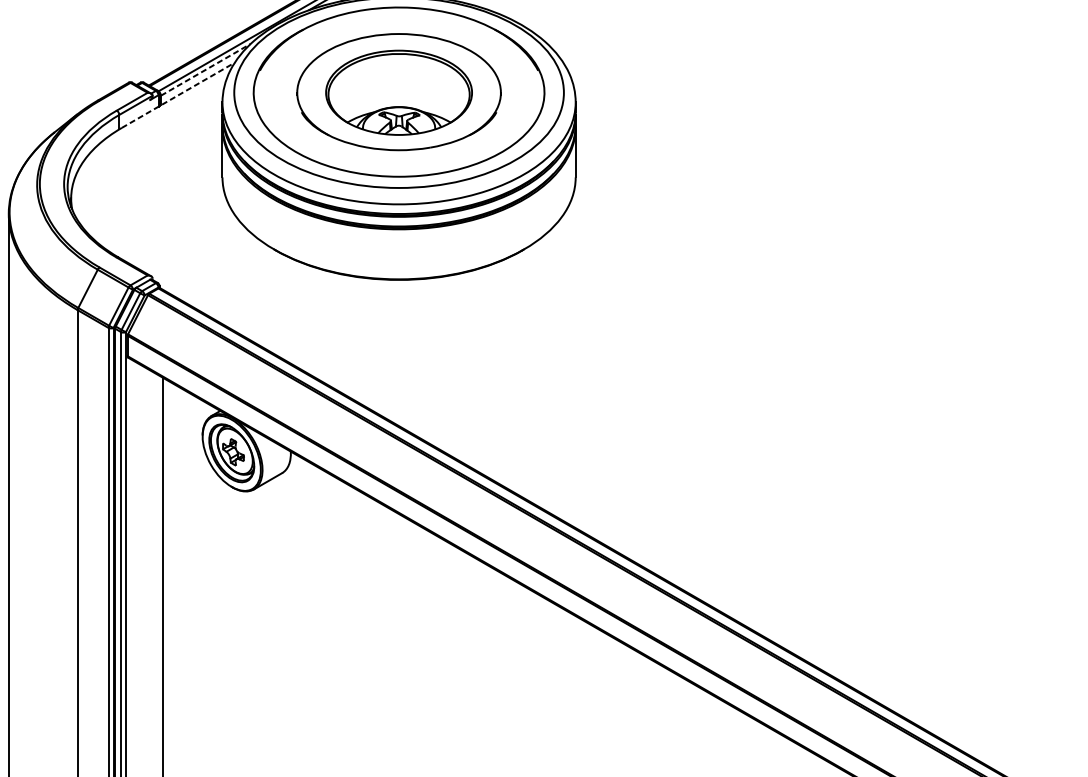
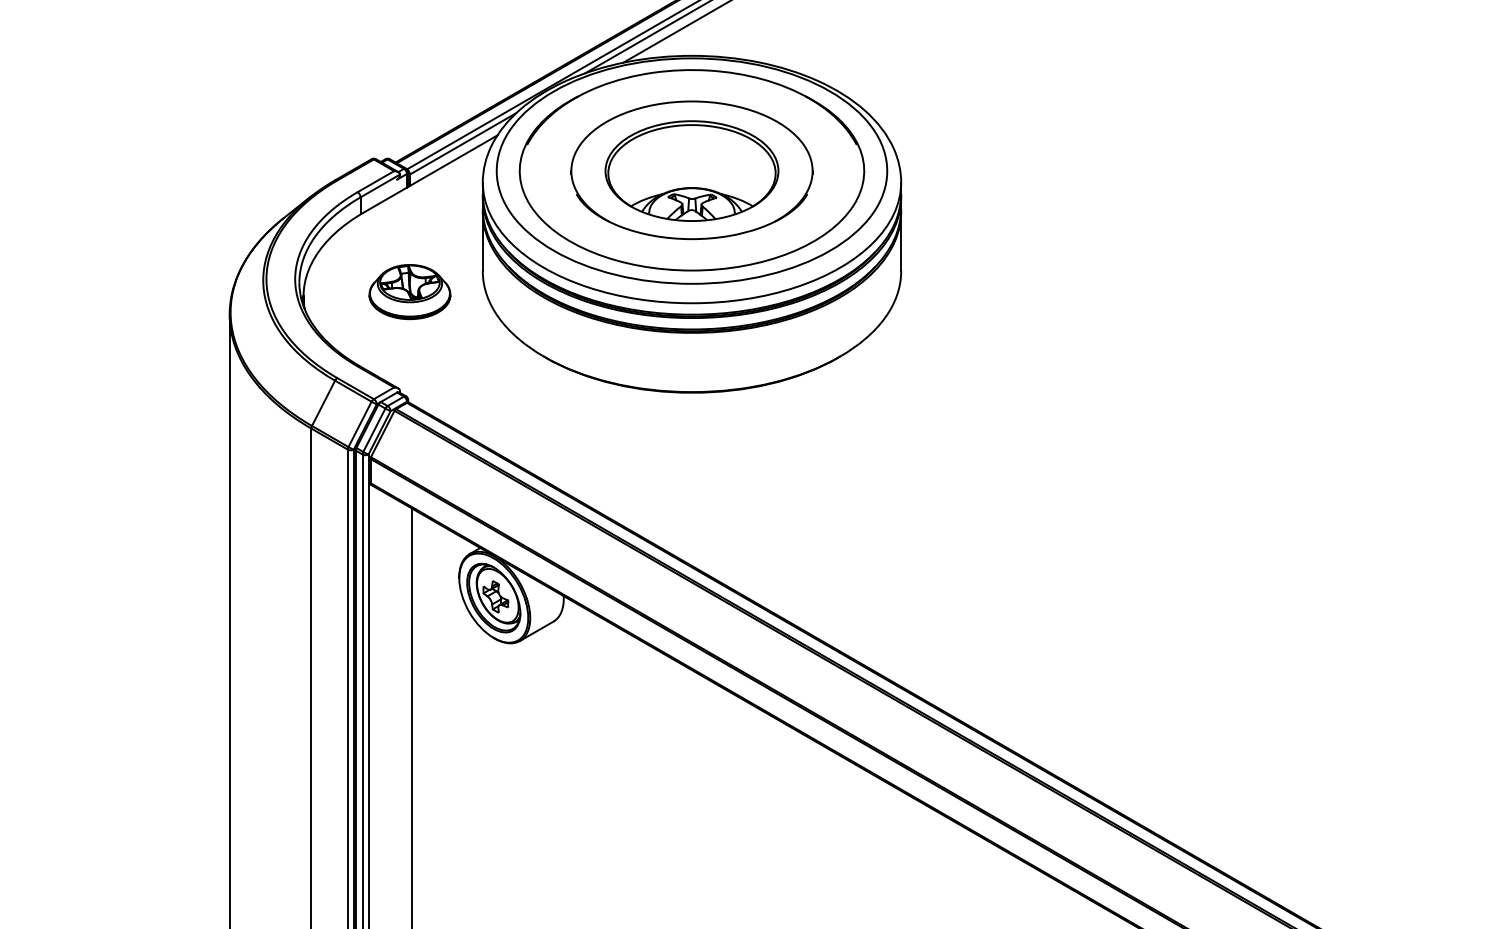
line: (206, 69) -> (463, 143), dashed -> solid
line: (178, 94) -> (430, 173), dashed -> solid
part: (160, 195) -> (409, 292), added

